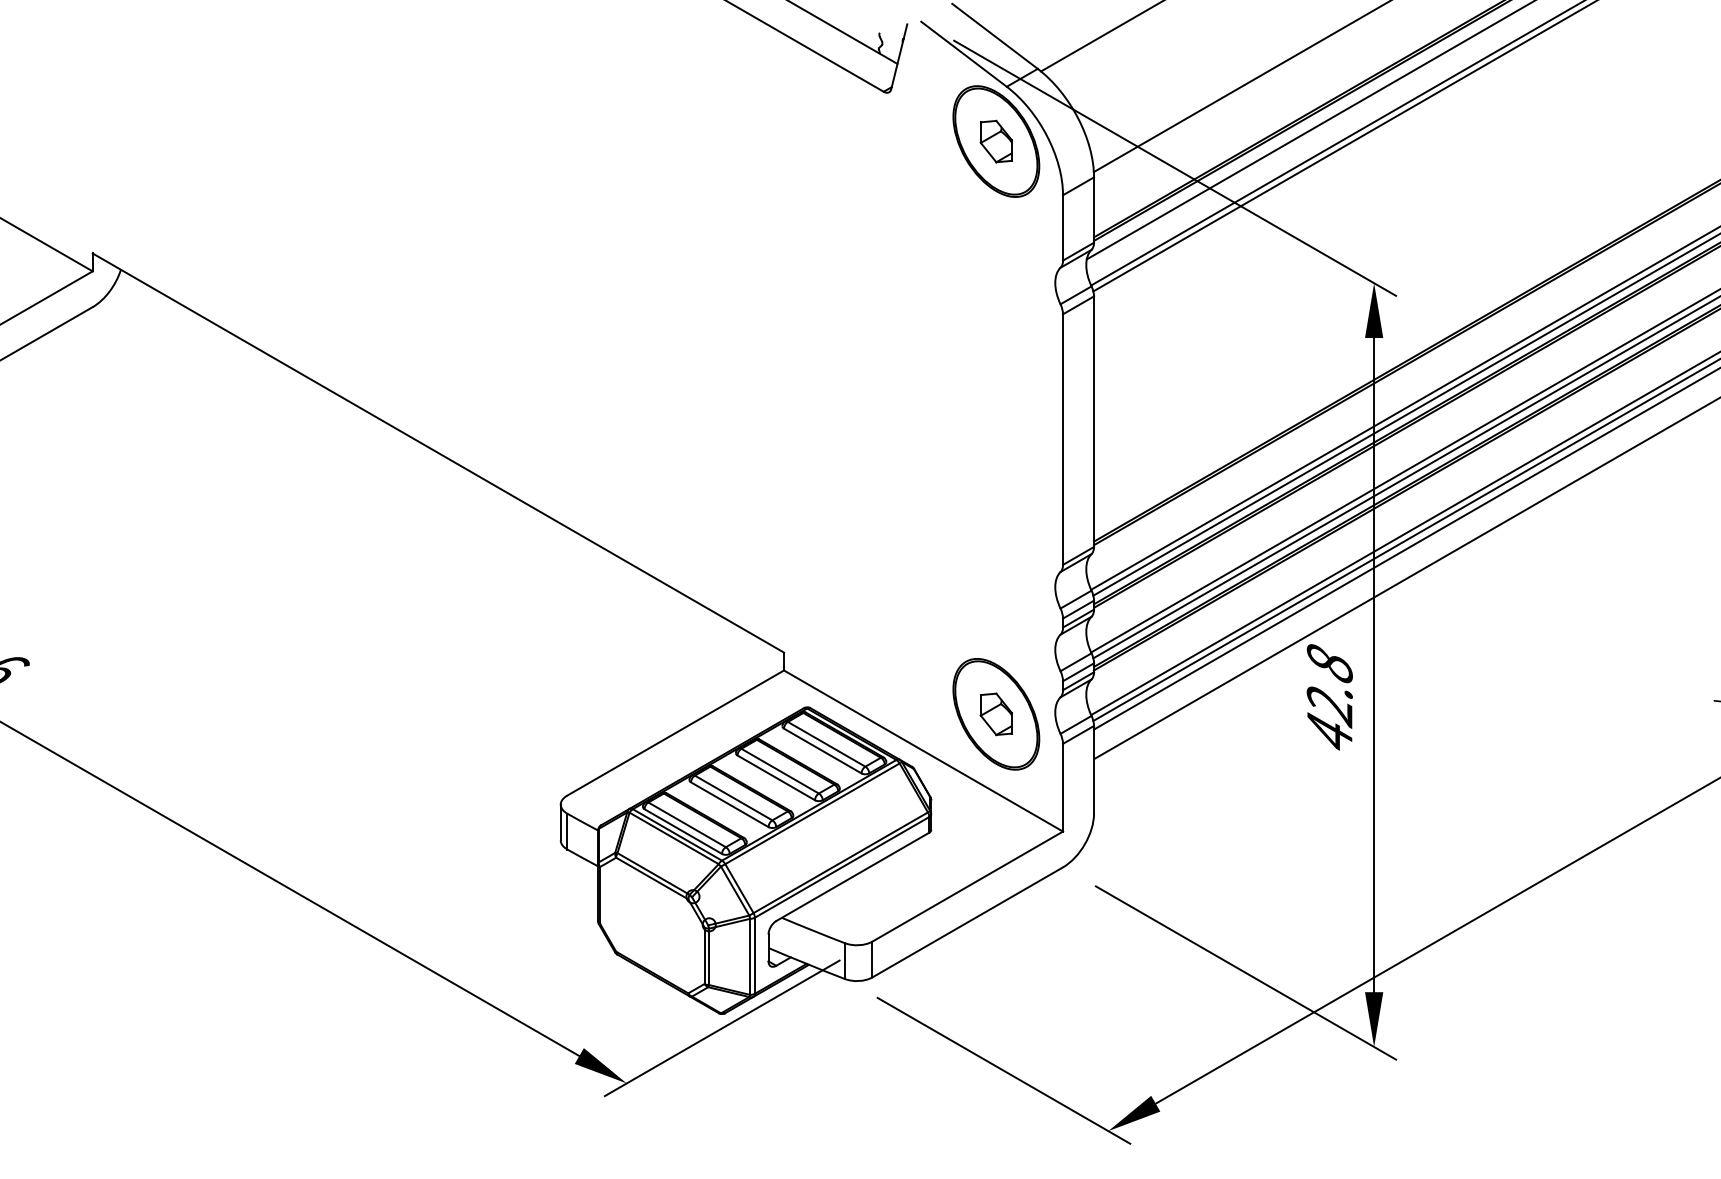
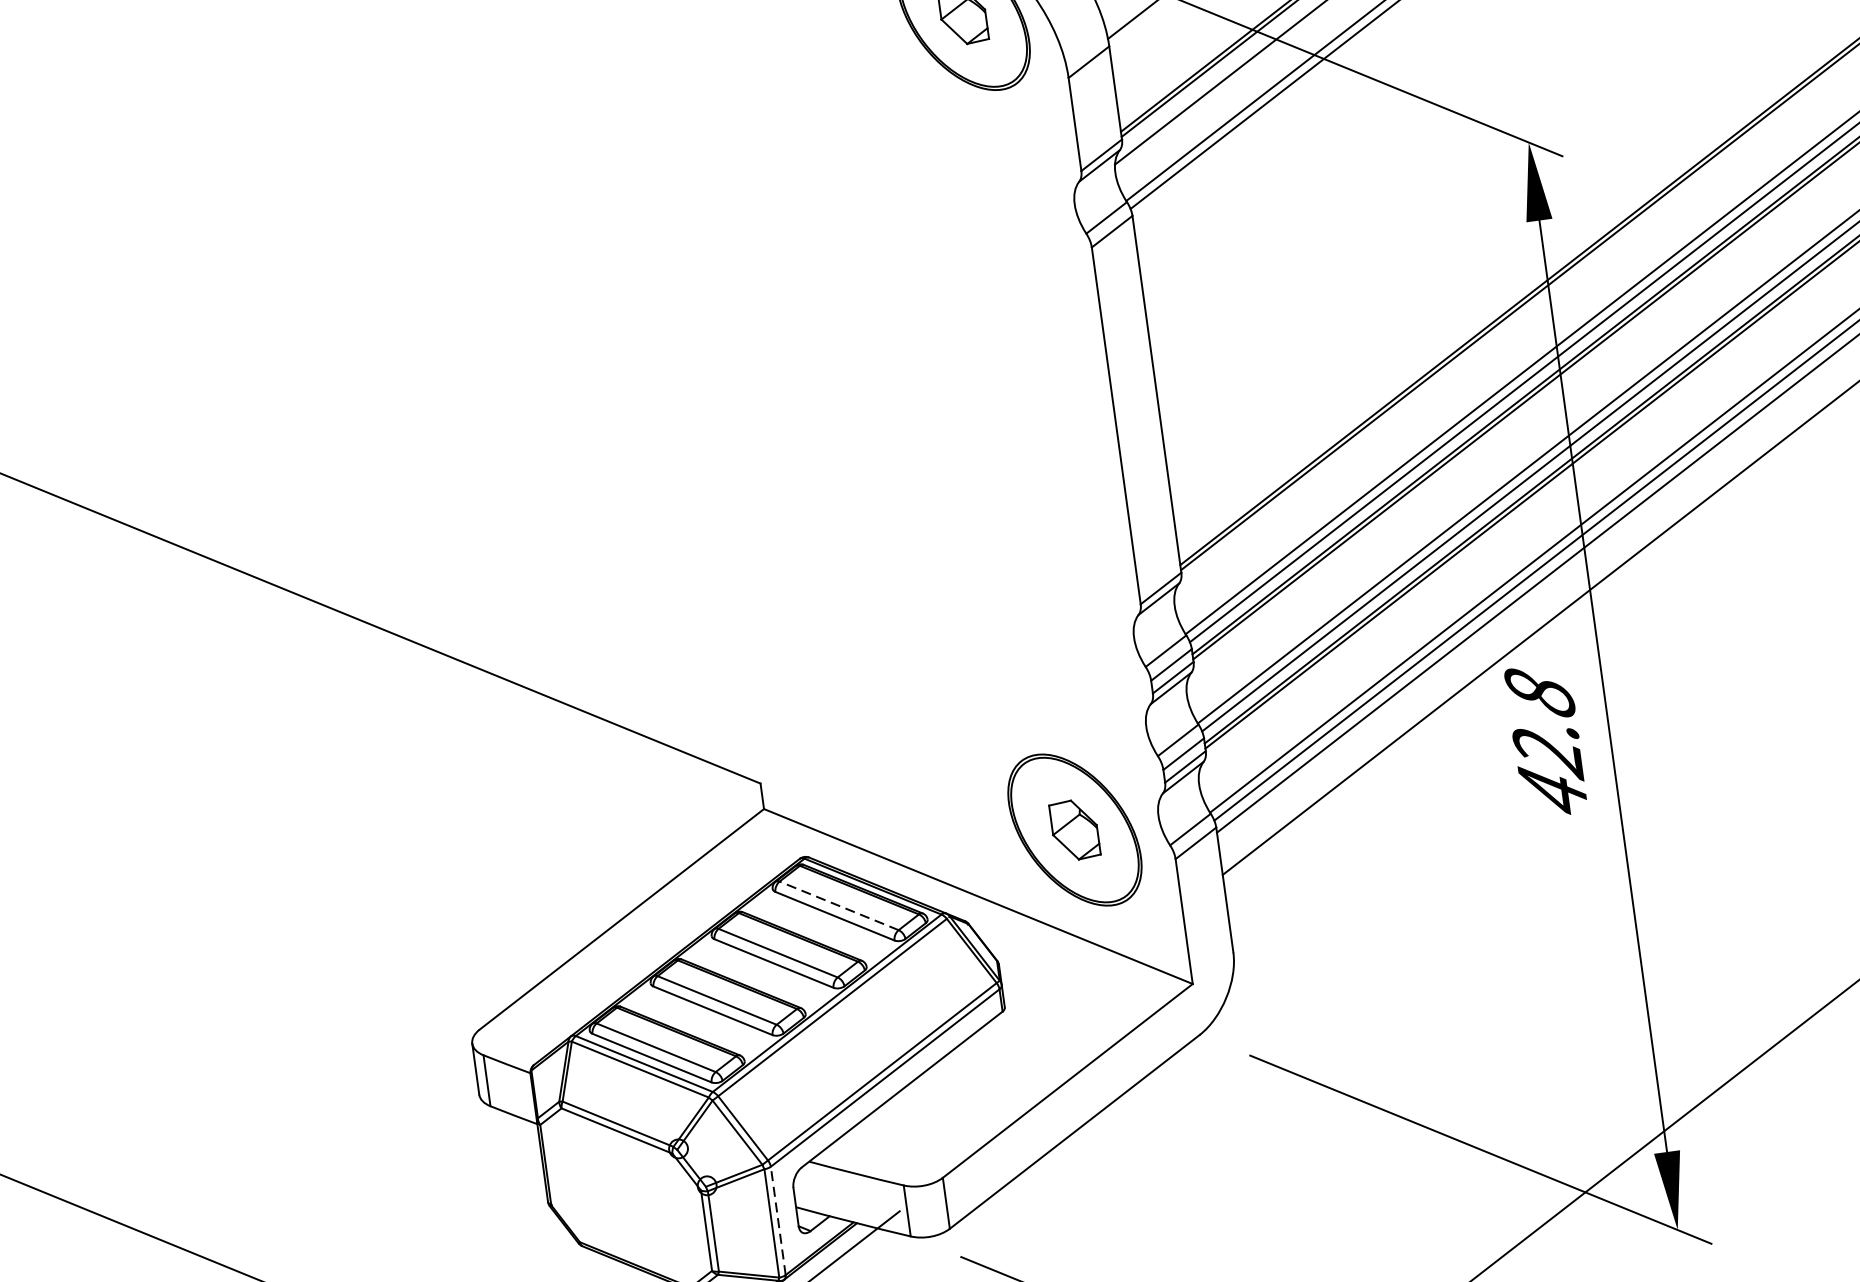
line: (826, 744) -> (838, 906), solid -> dashed
line: (754, 955) -> (777, 1220), solid -> dashed

